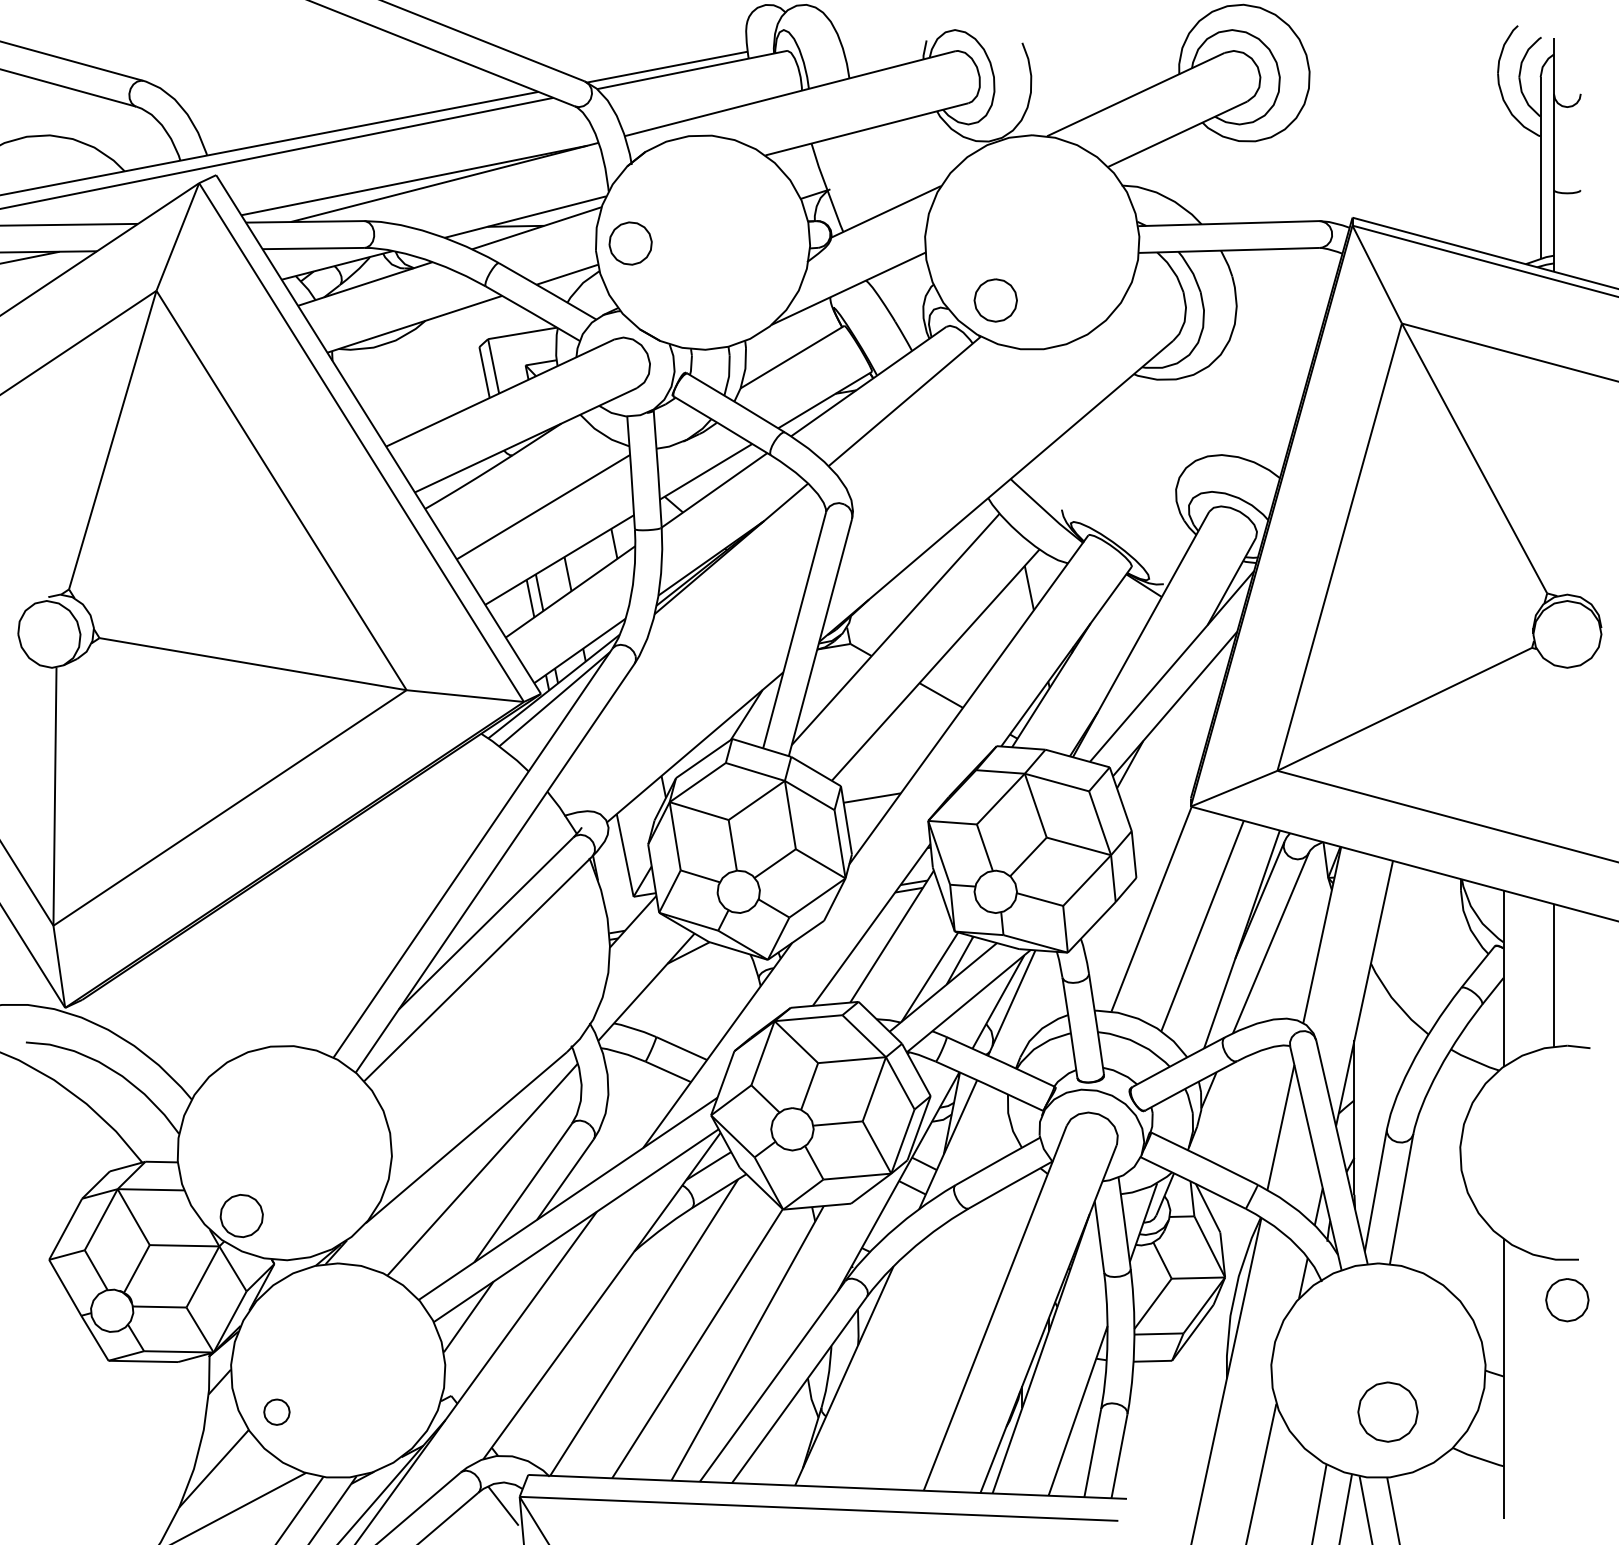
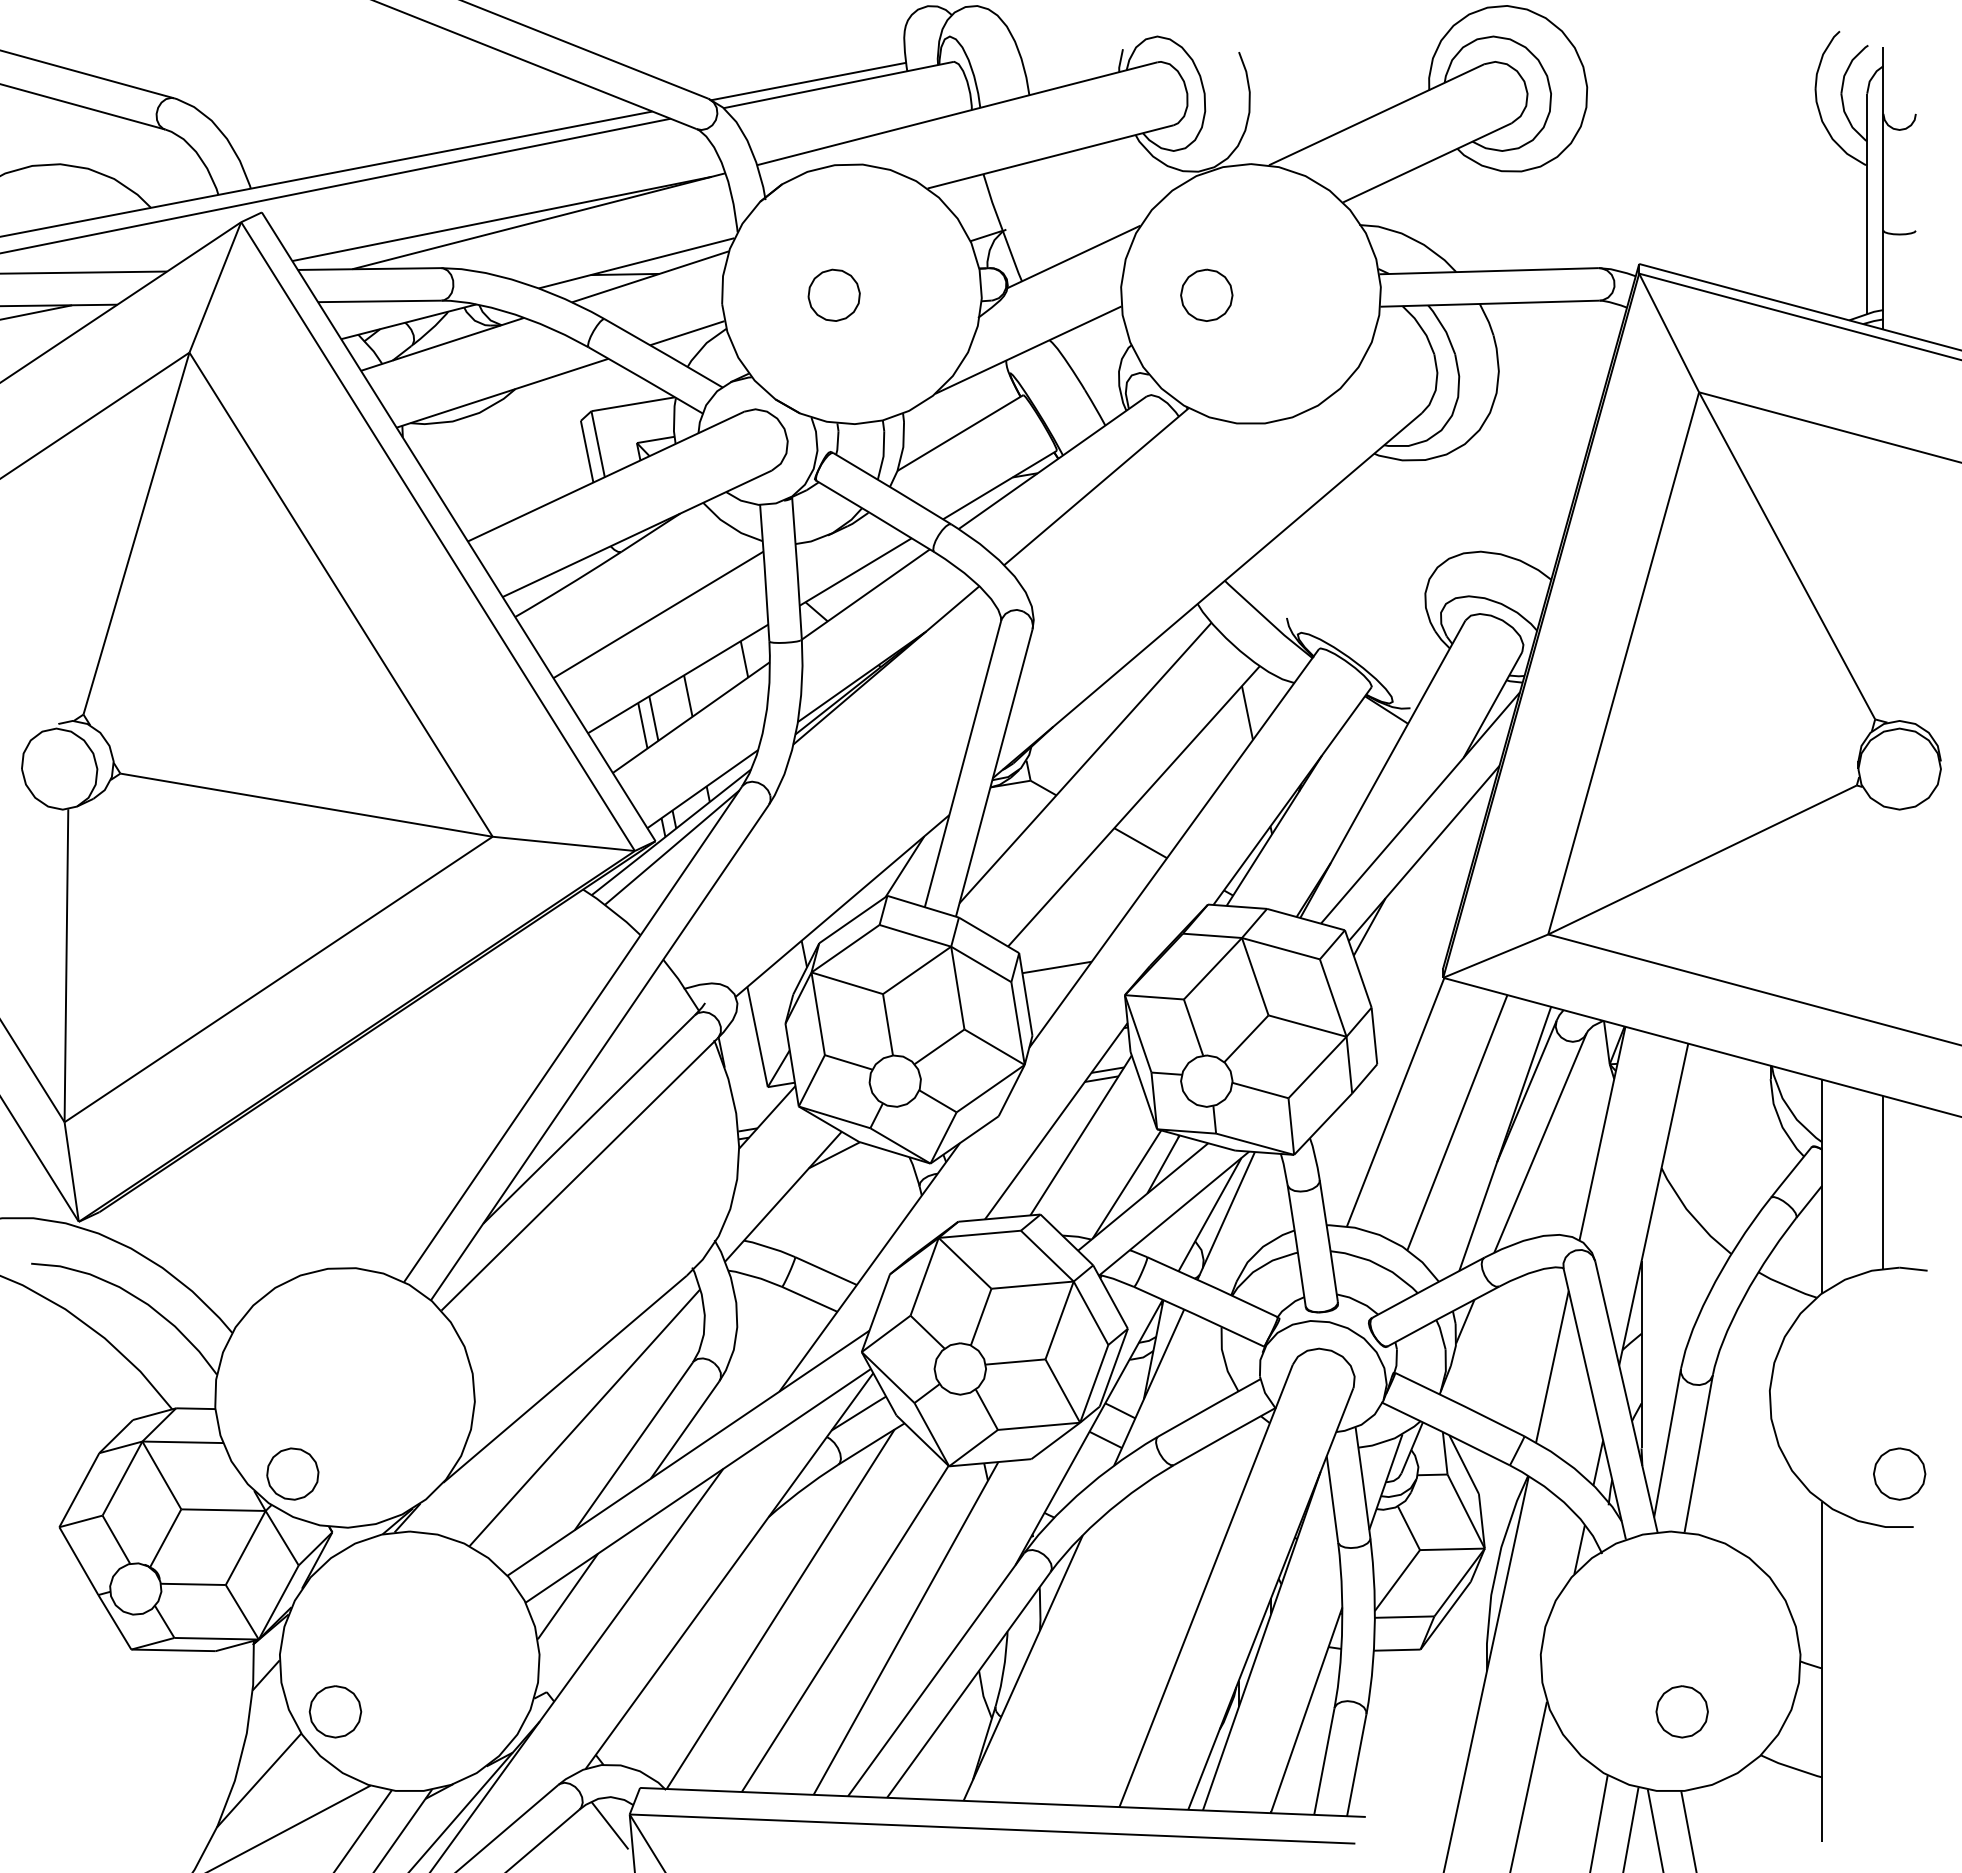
part: (630, 242) -> (833, 294), moved
part: (995, 299) -> (1206, 294), moved
part: (1567, 1299) -> (1899, 1473), moved
part: (276, 1411) -> (335, 1711), size x1.67
part: (1387, 1411) -> (1681, 1711), size x0.71

